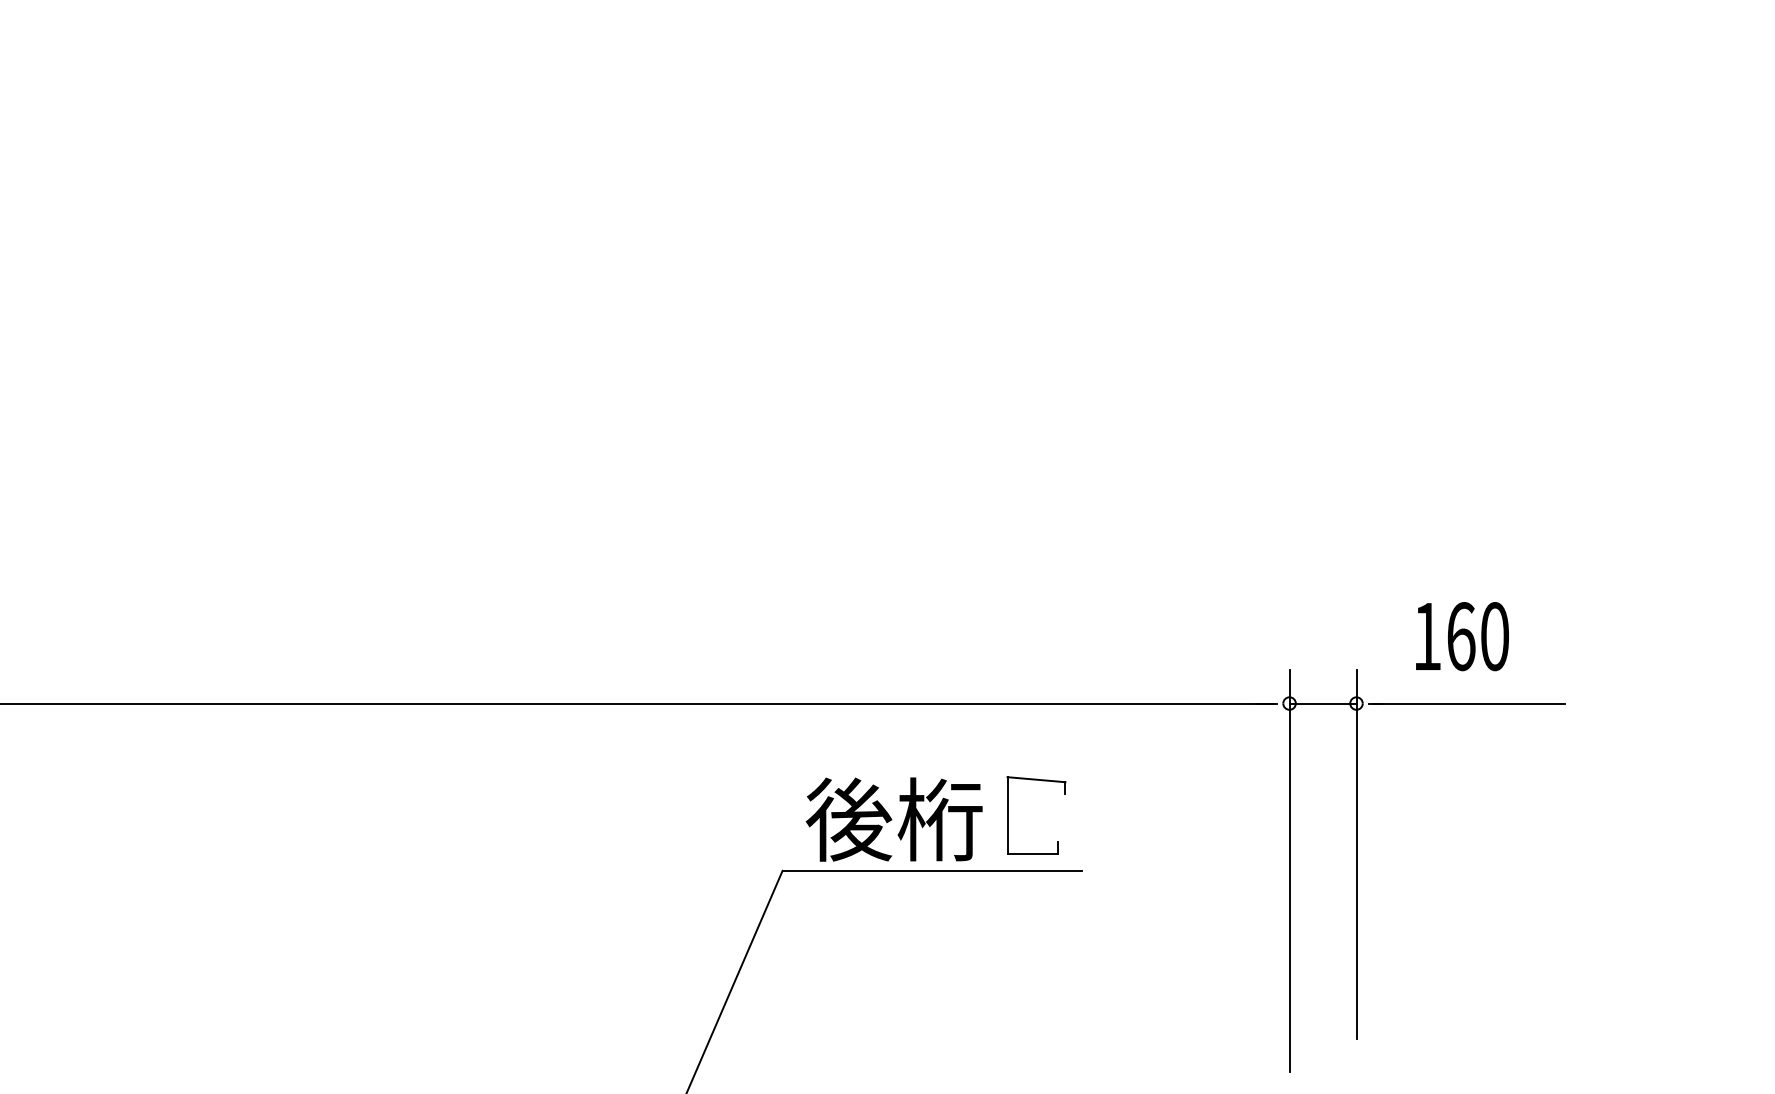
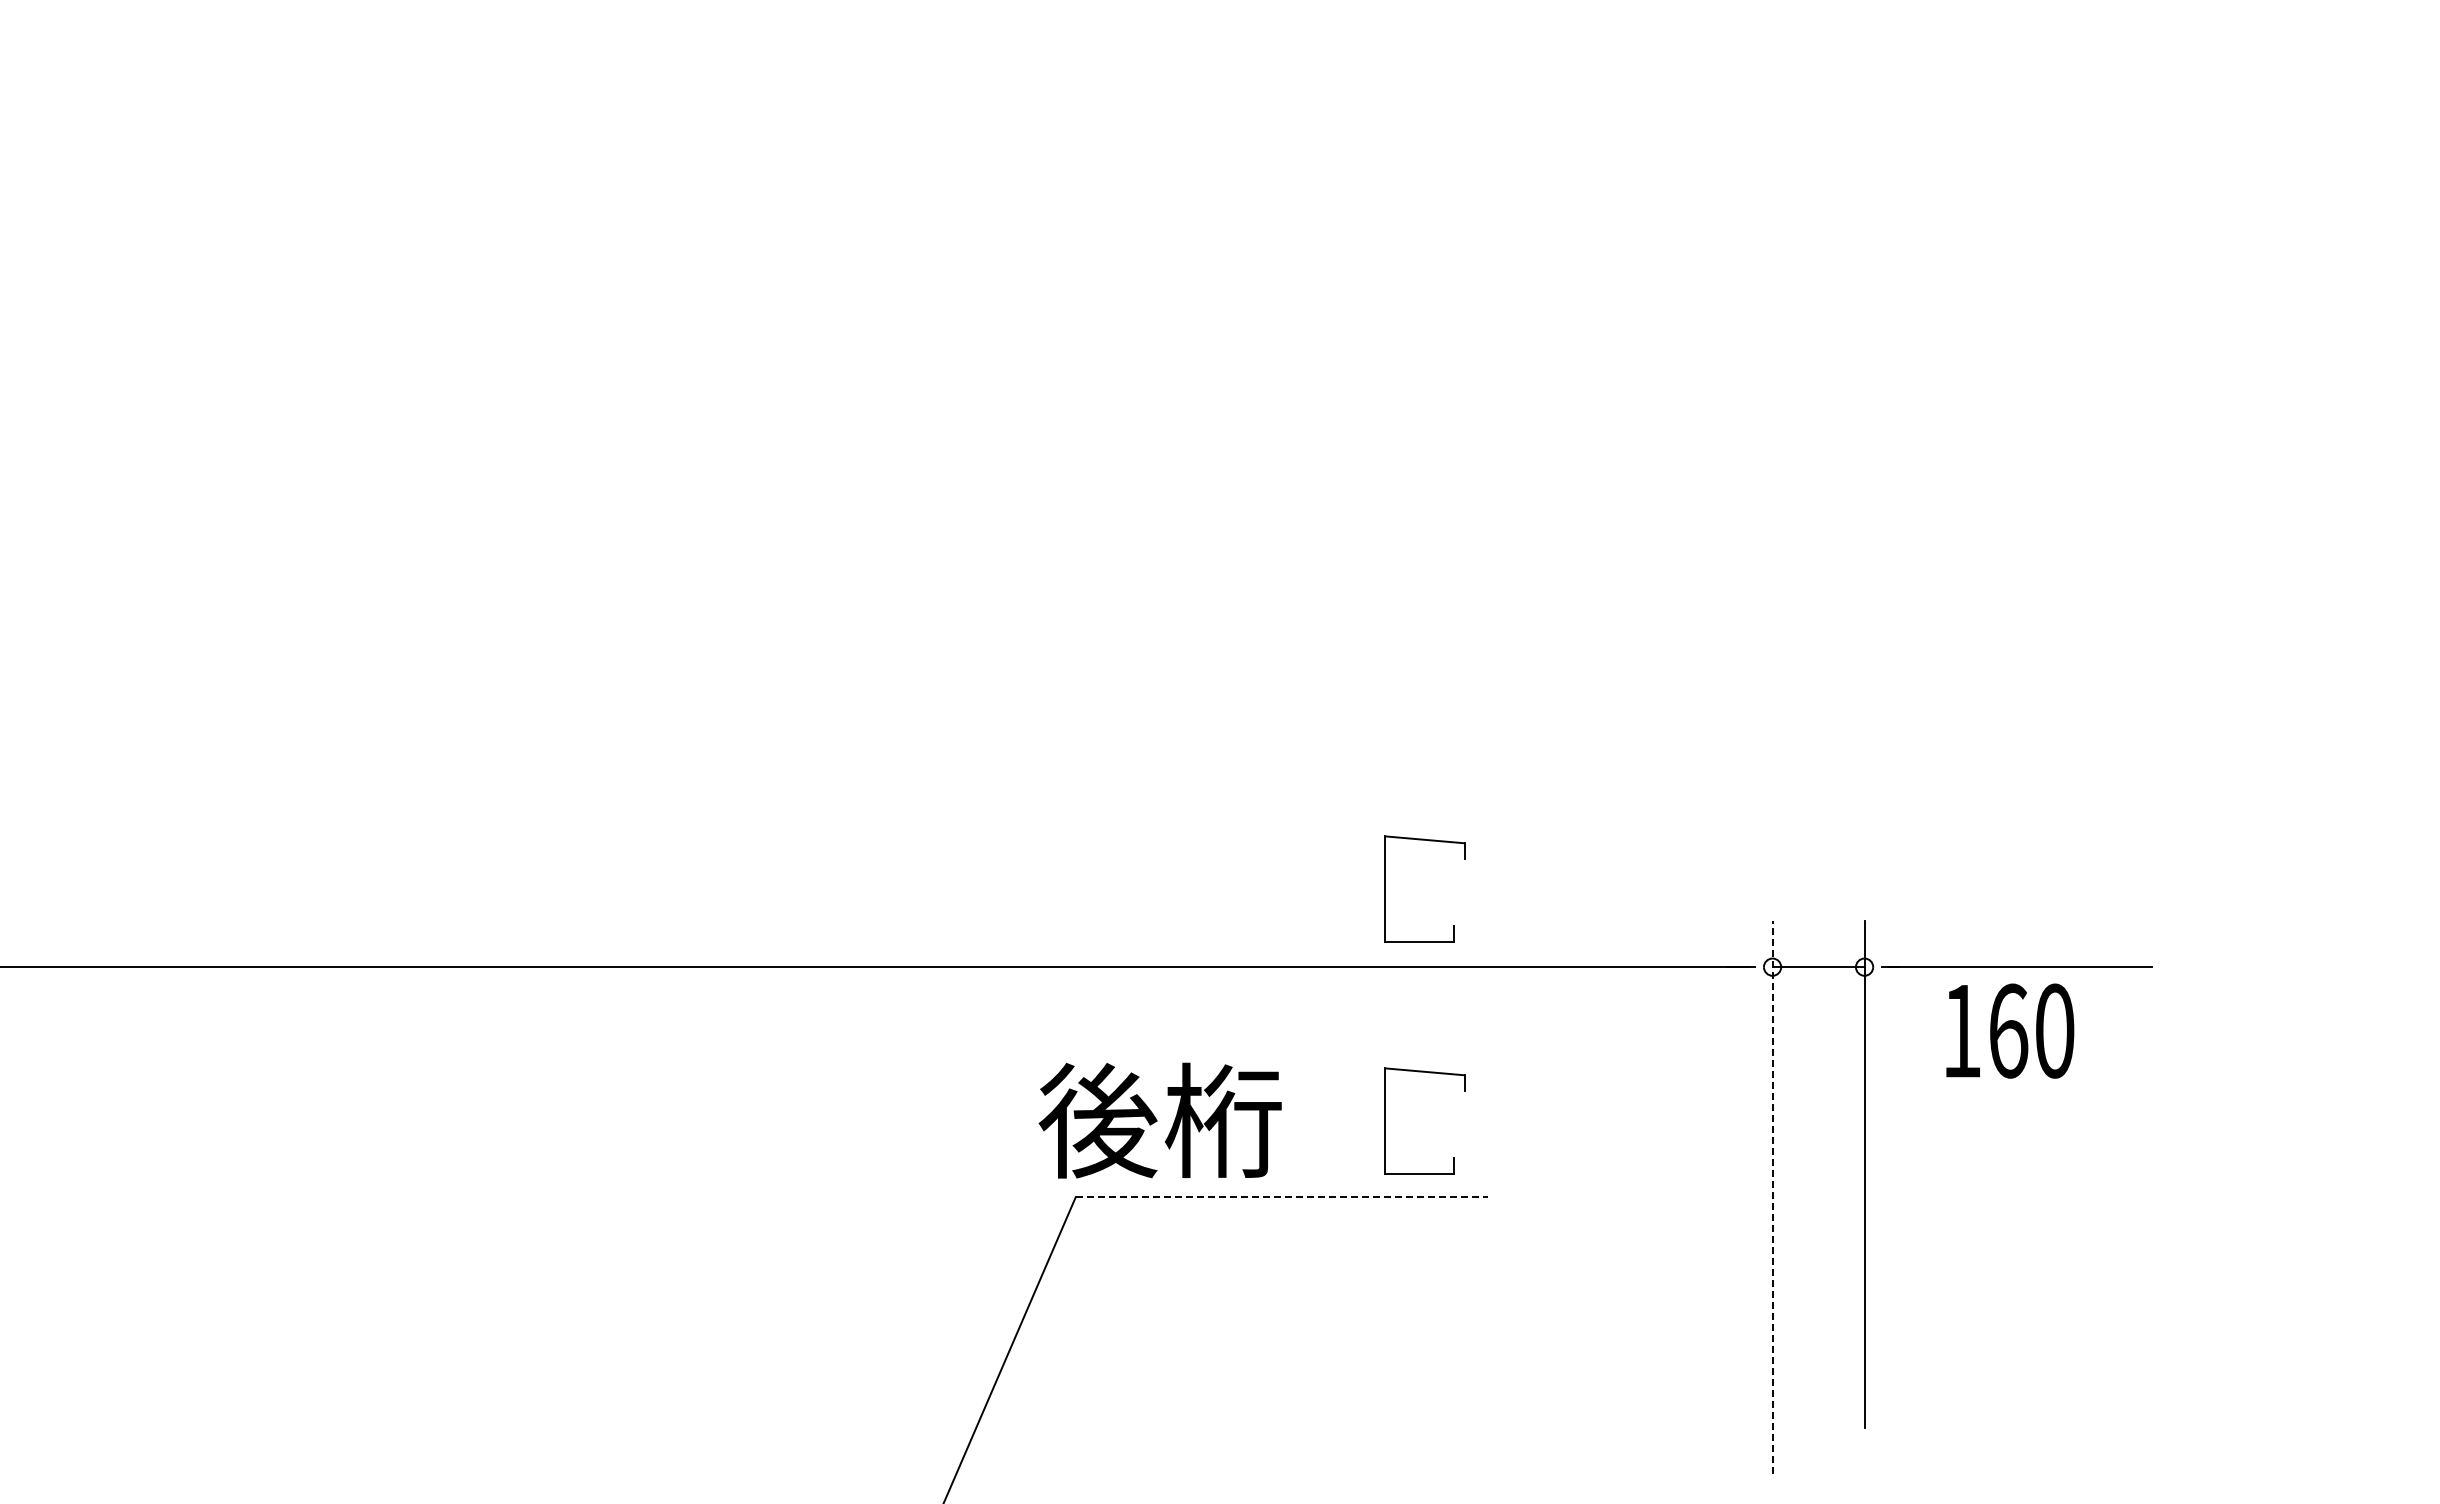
text: (1462, 636) -> (2010, 1030), moved
part: (1007, 646) -> (1385, 888), added
text: (893, 819) -> (1159, 1120), moved
line: (1289, 870) -> (1772, 1196), solid -> dashed
line: (932, 871) -> (1282, 1197), solid -> dashed

